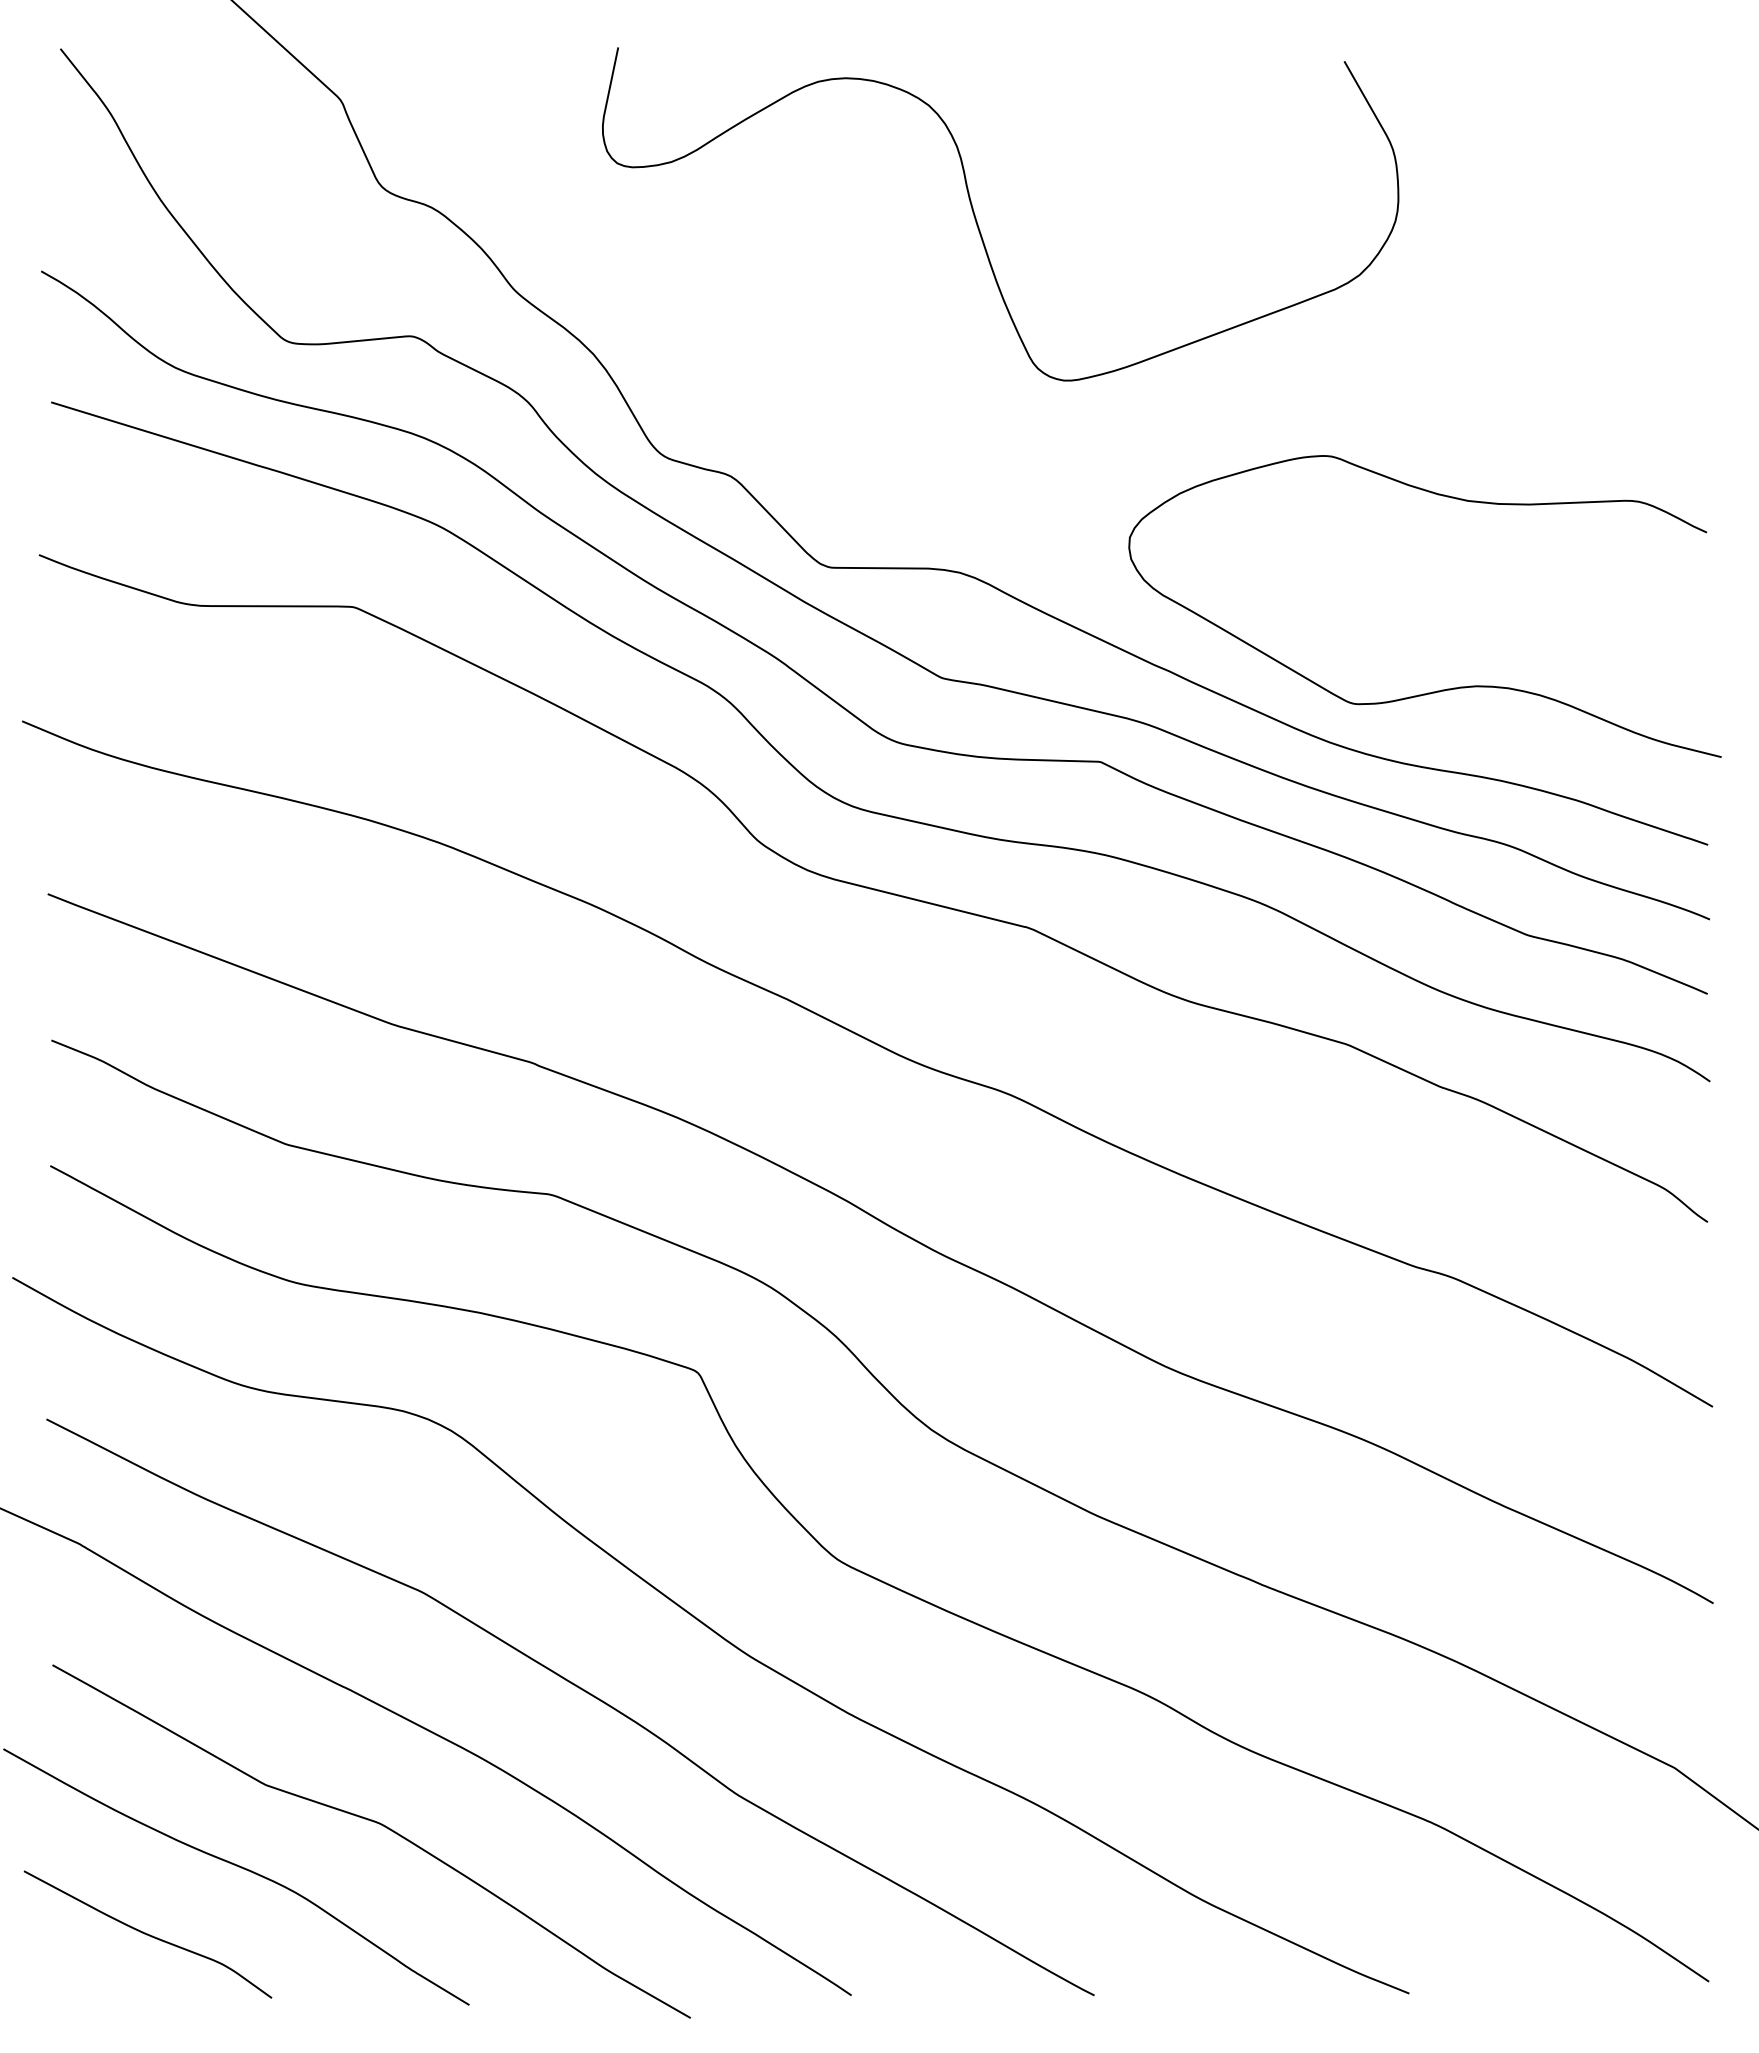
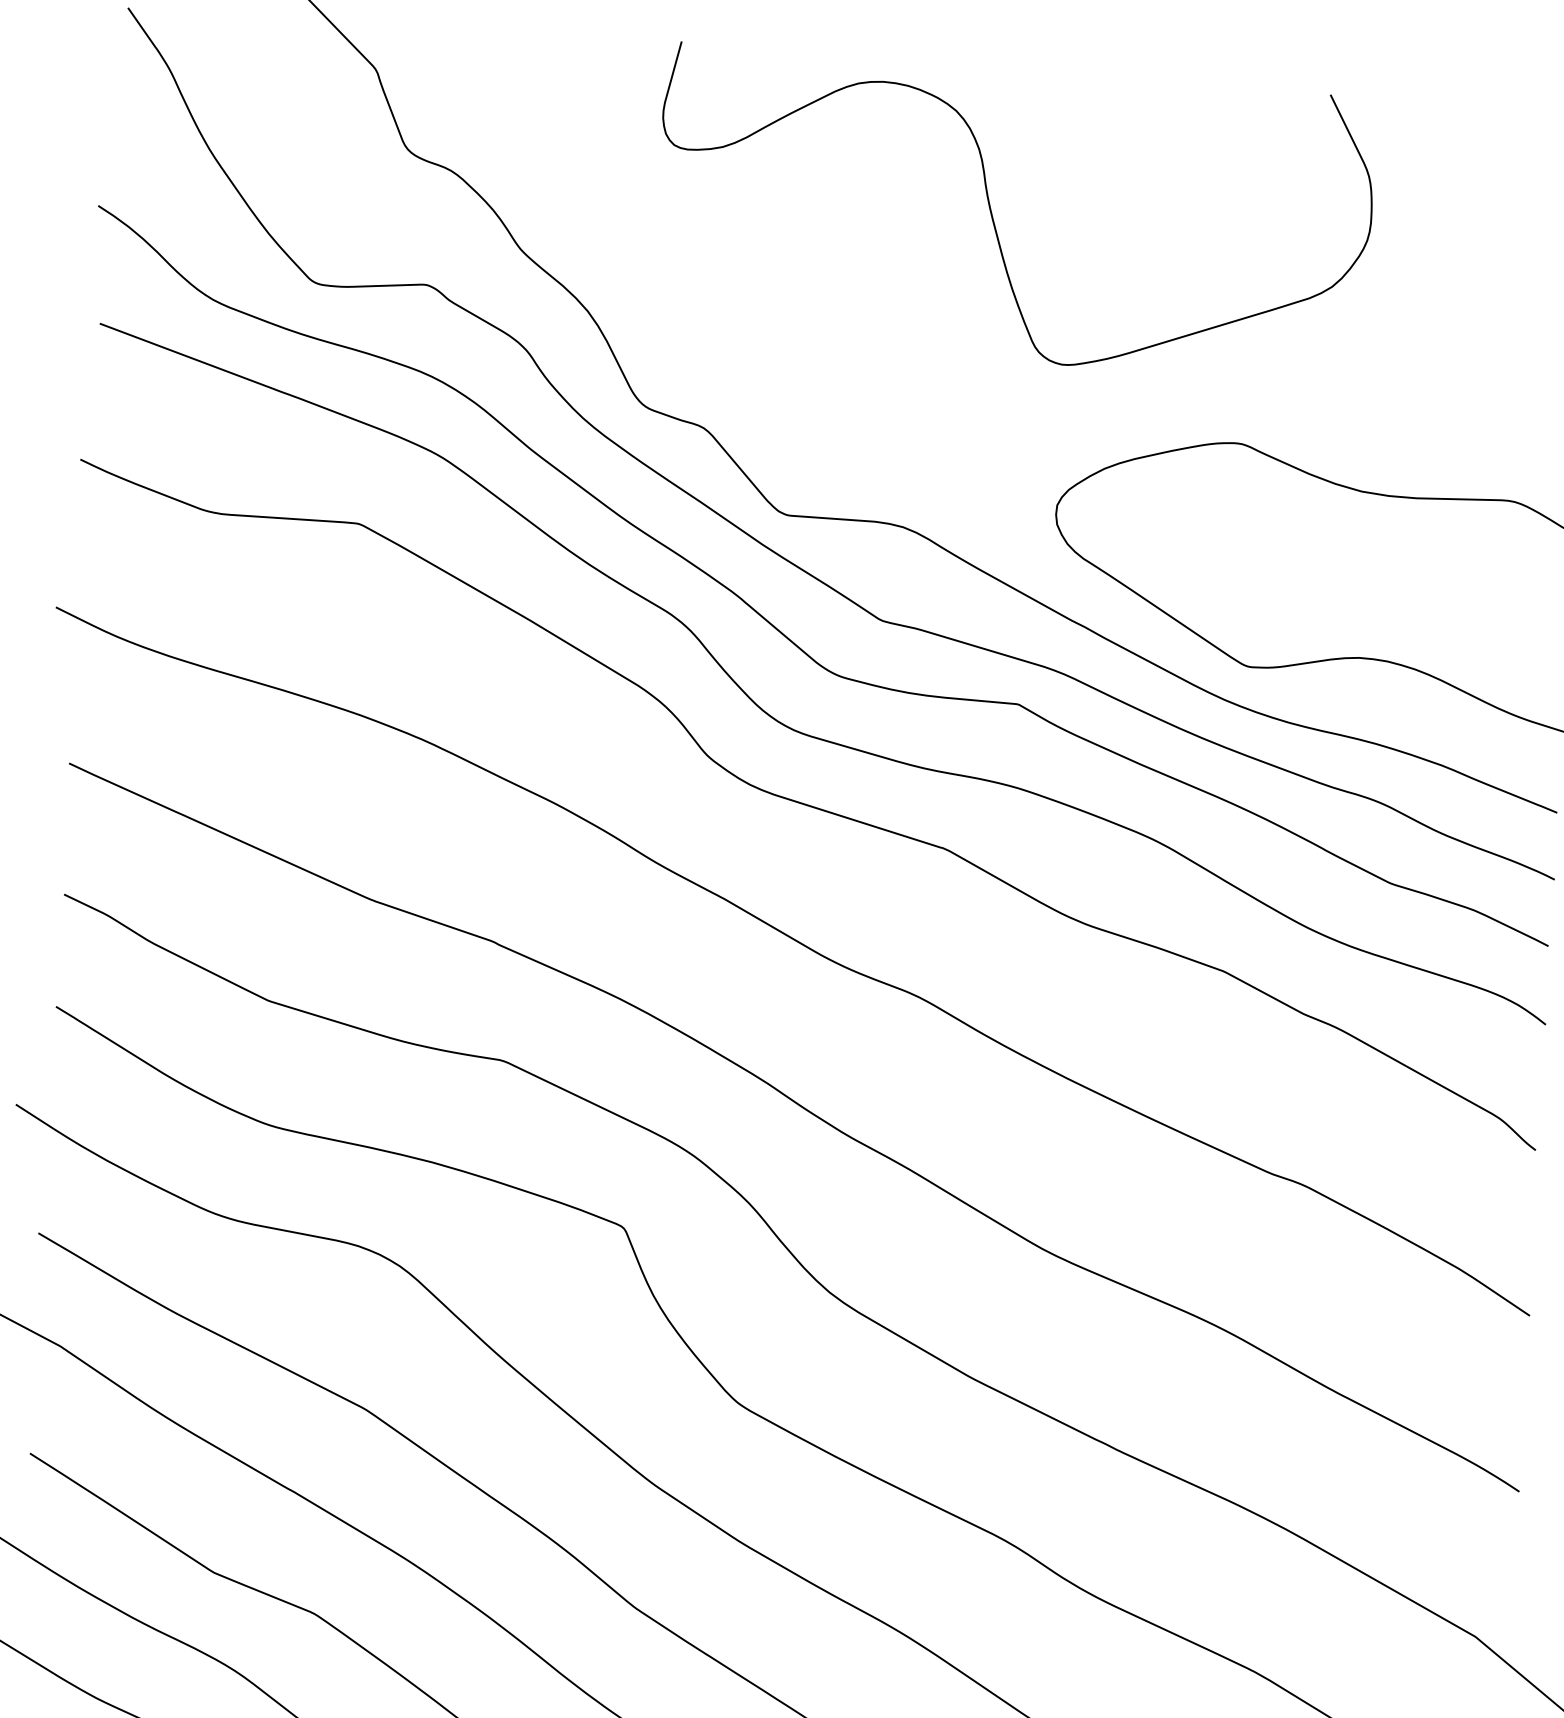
curve: (977, 221) -> (993, 217), moved

